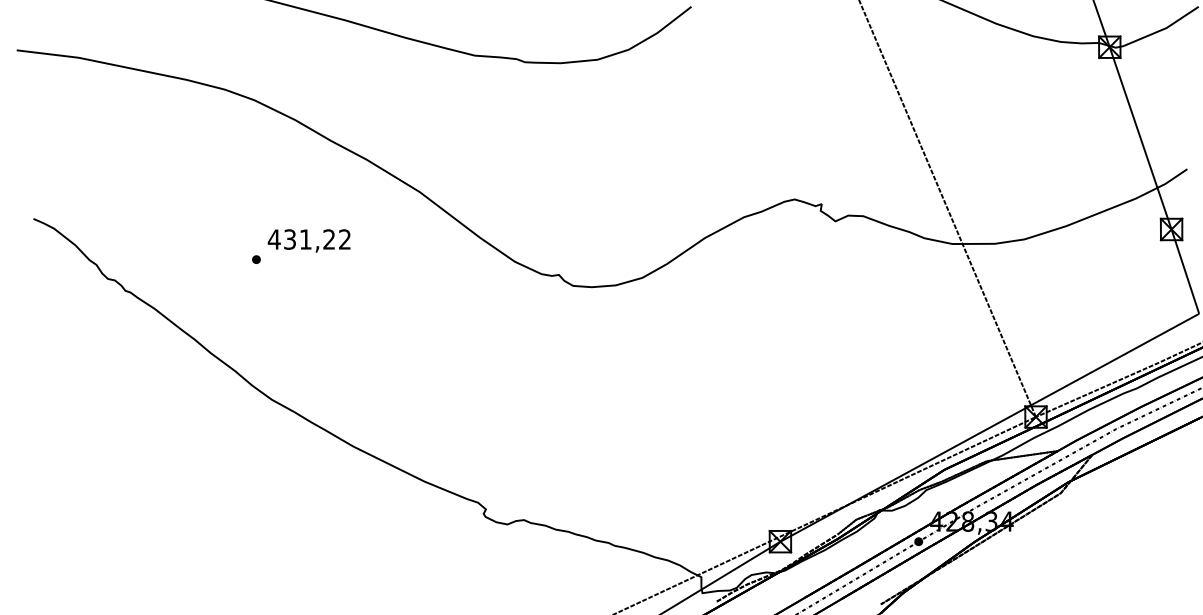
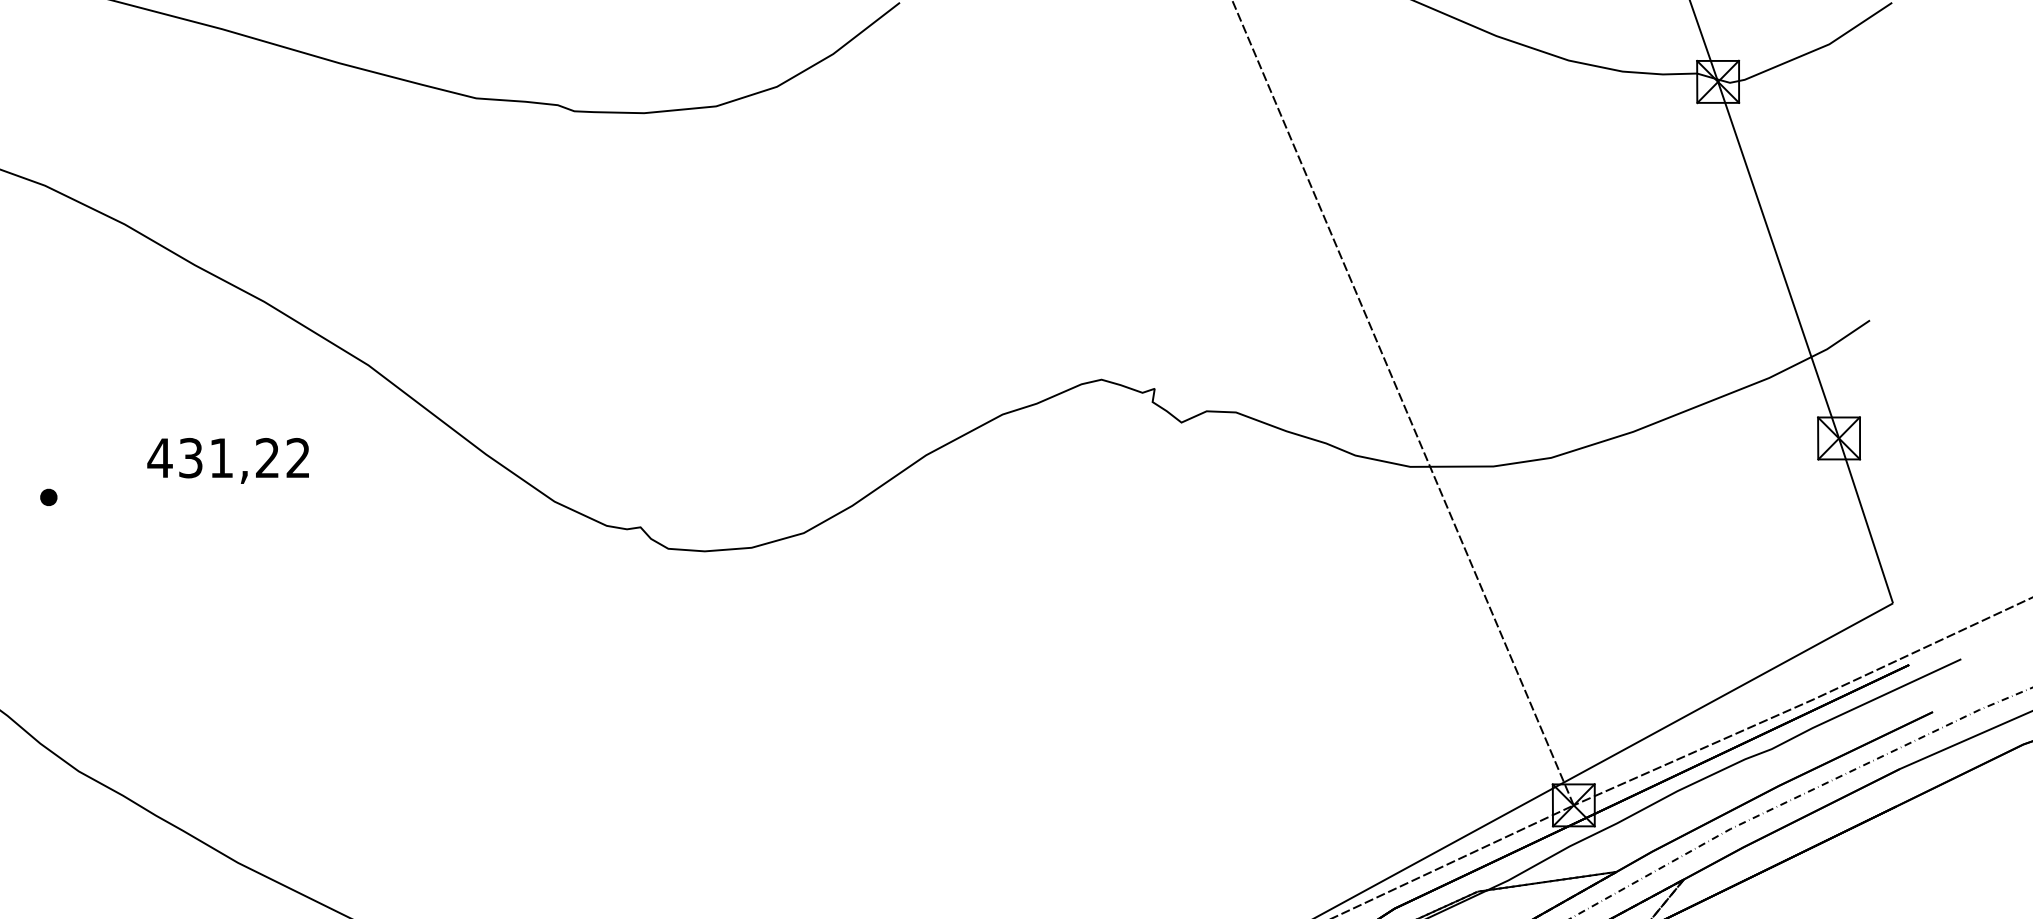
text: (308, 240) -> (226, 459), moved

